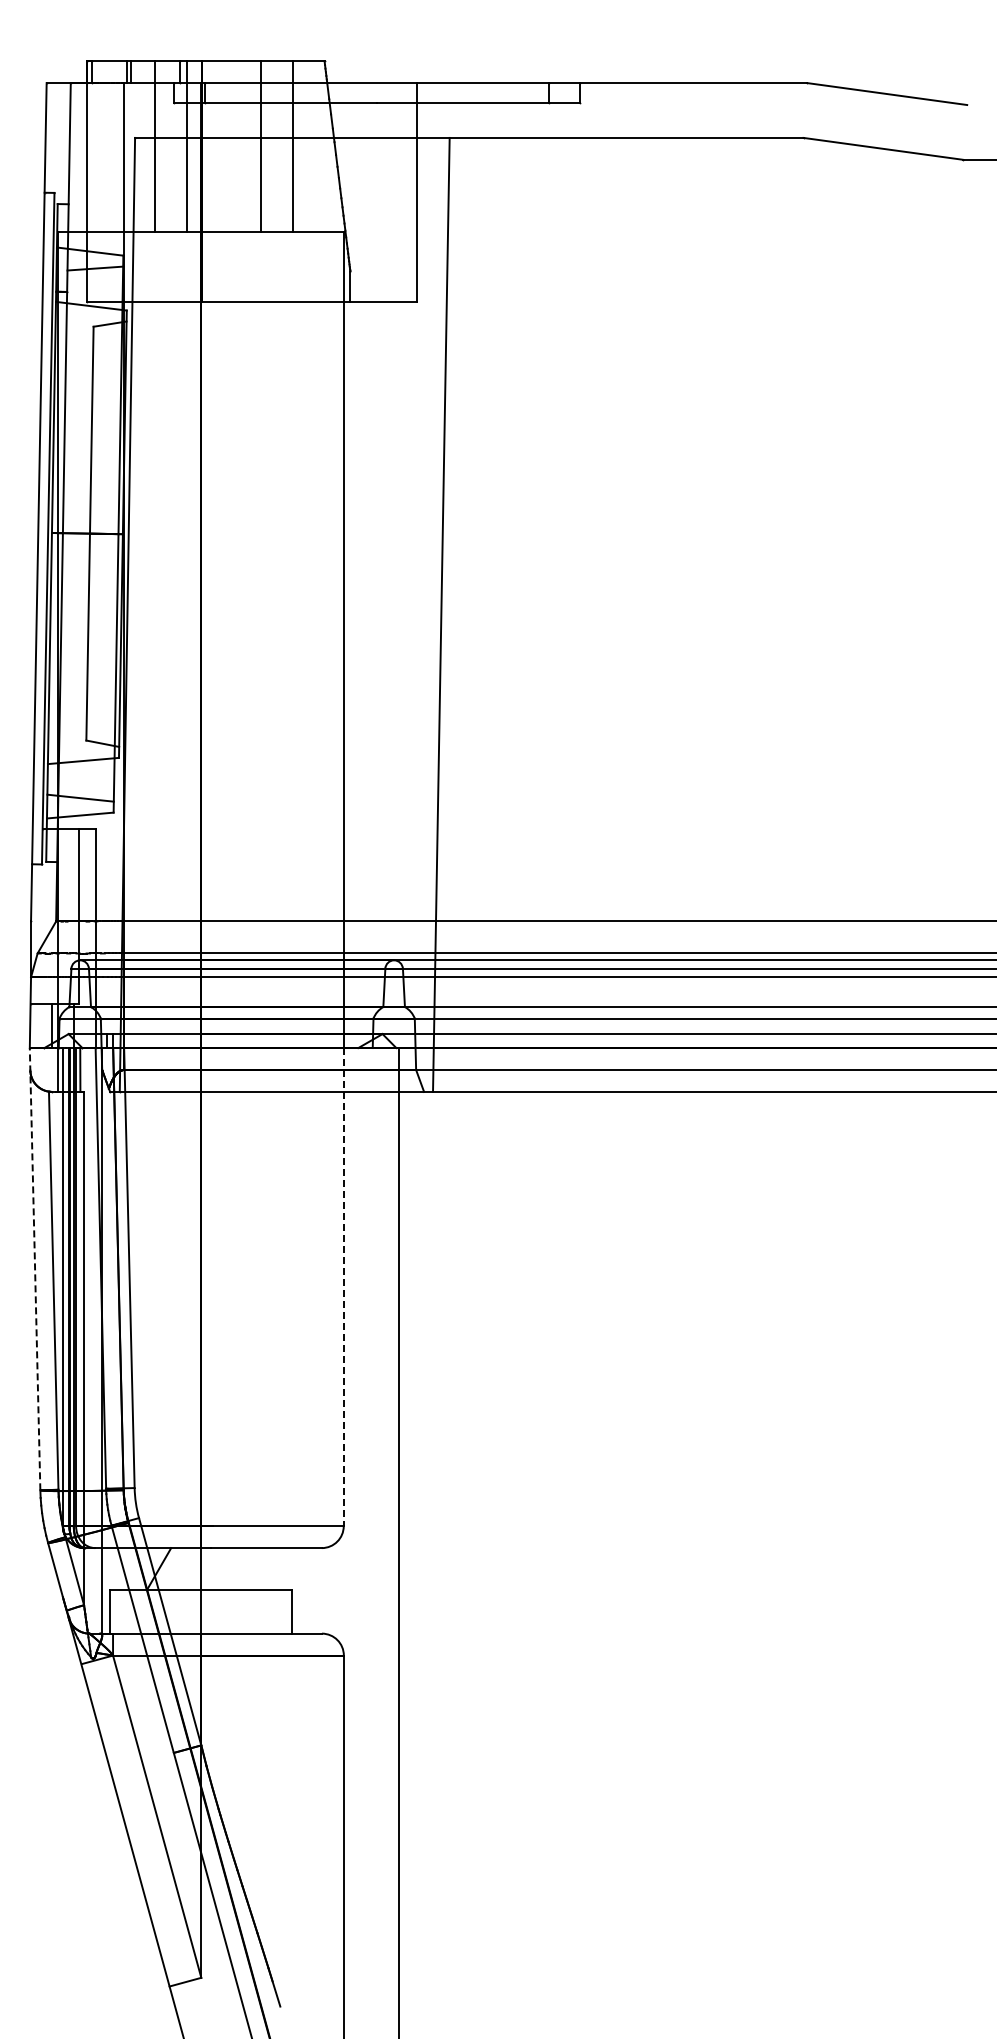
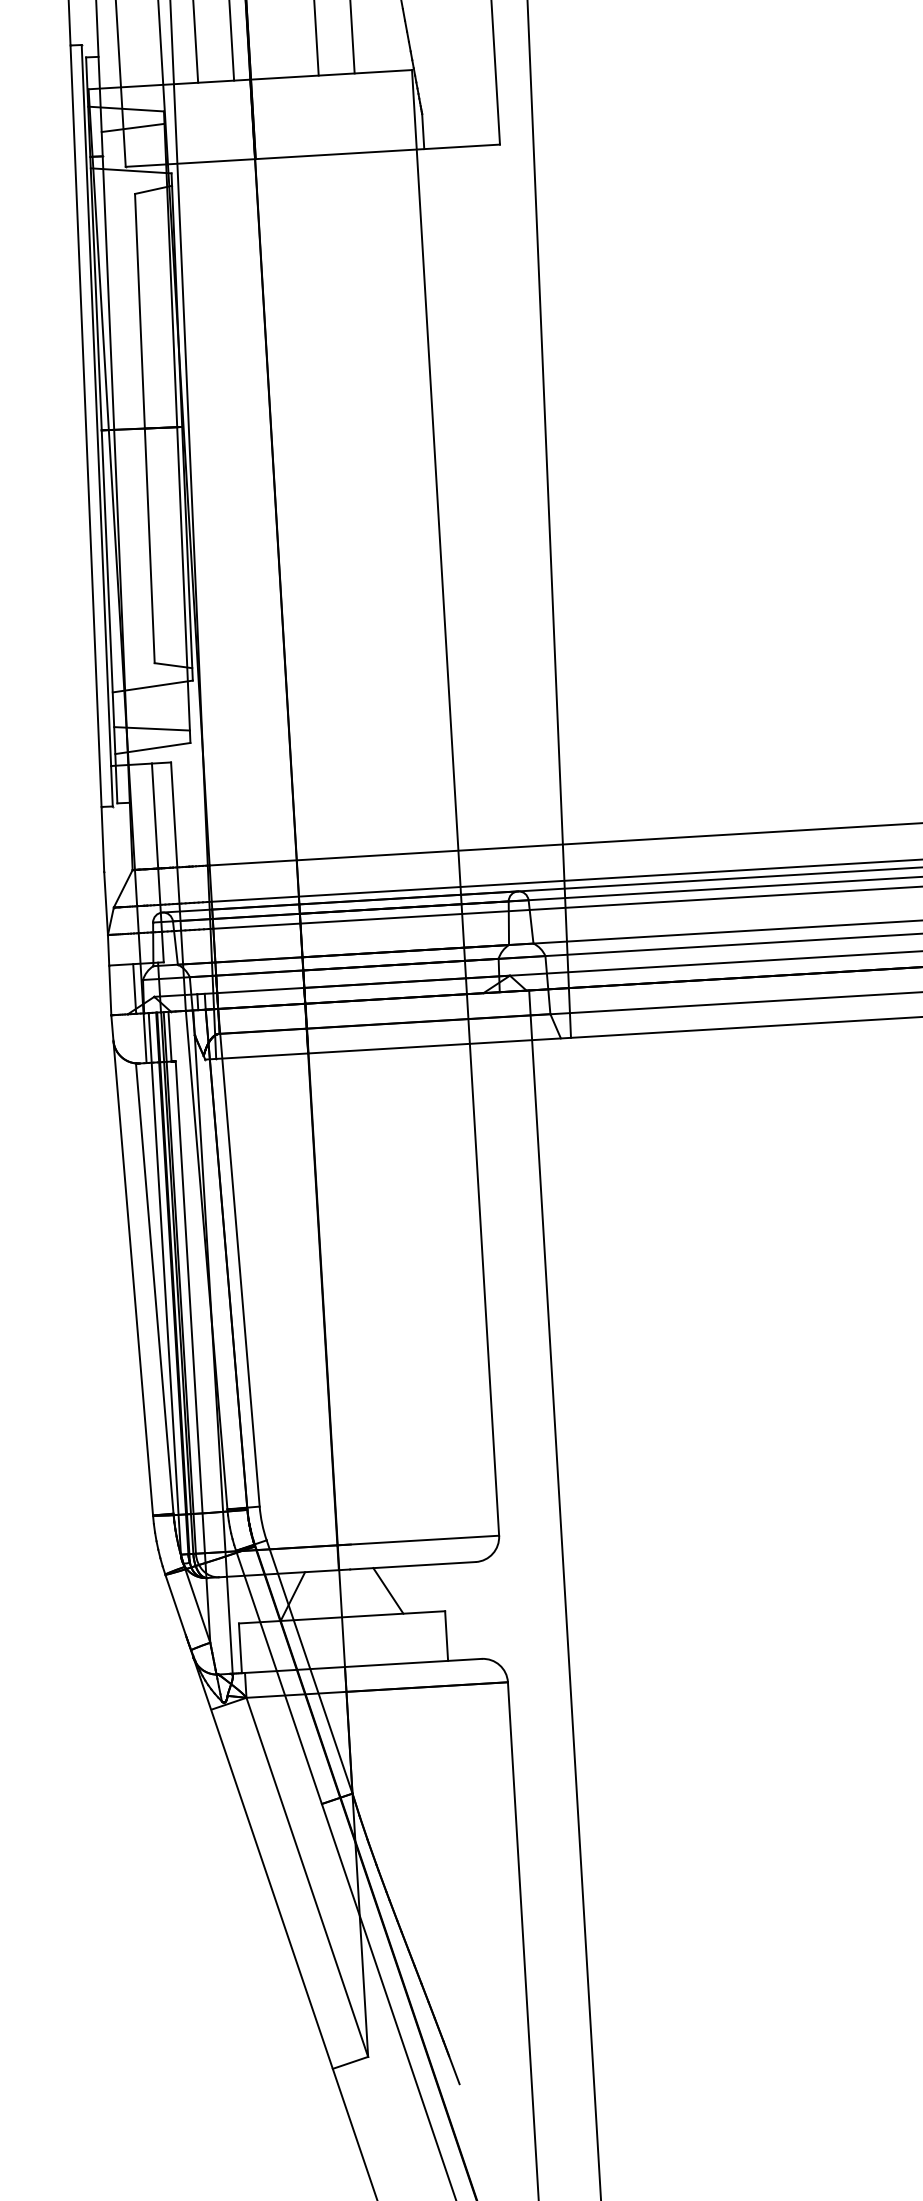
line: (35, 1268) -> (132, 1264), dashed -> solid
line: (343, 1287) -> (482, 1265), dashed -> solid
line: (243, 1568) -> (388, 1590), added

